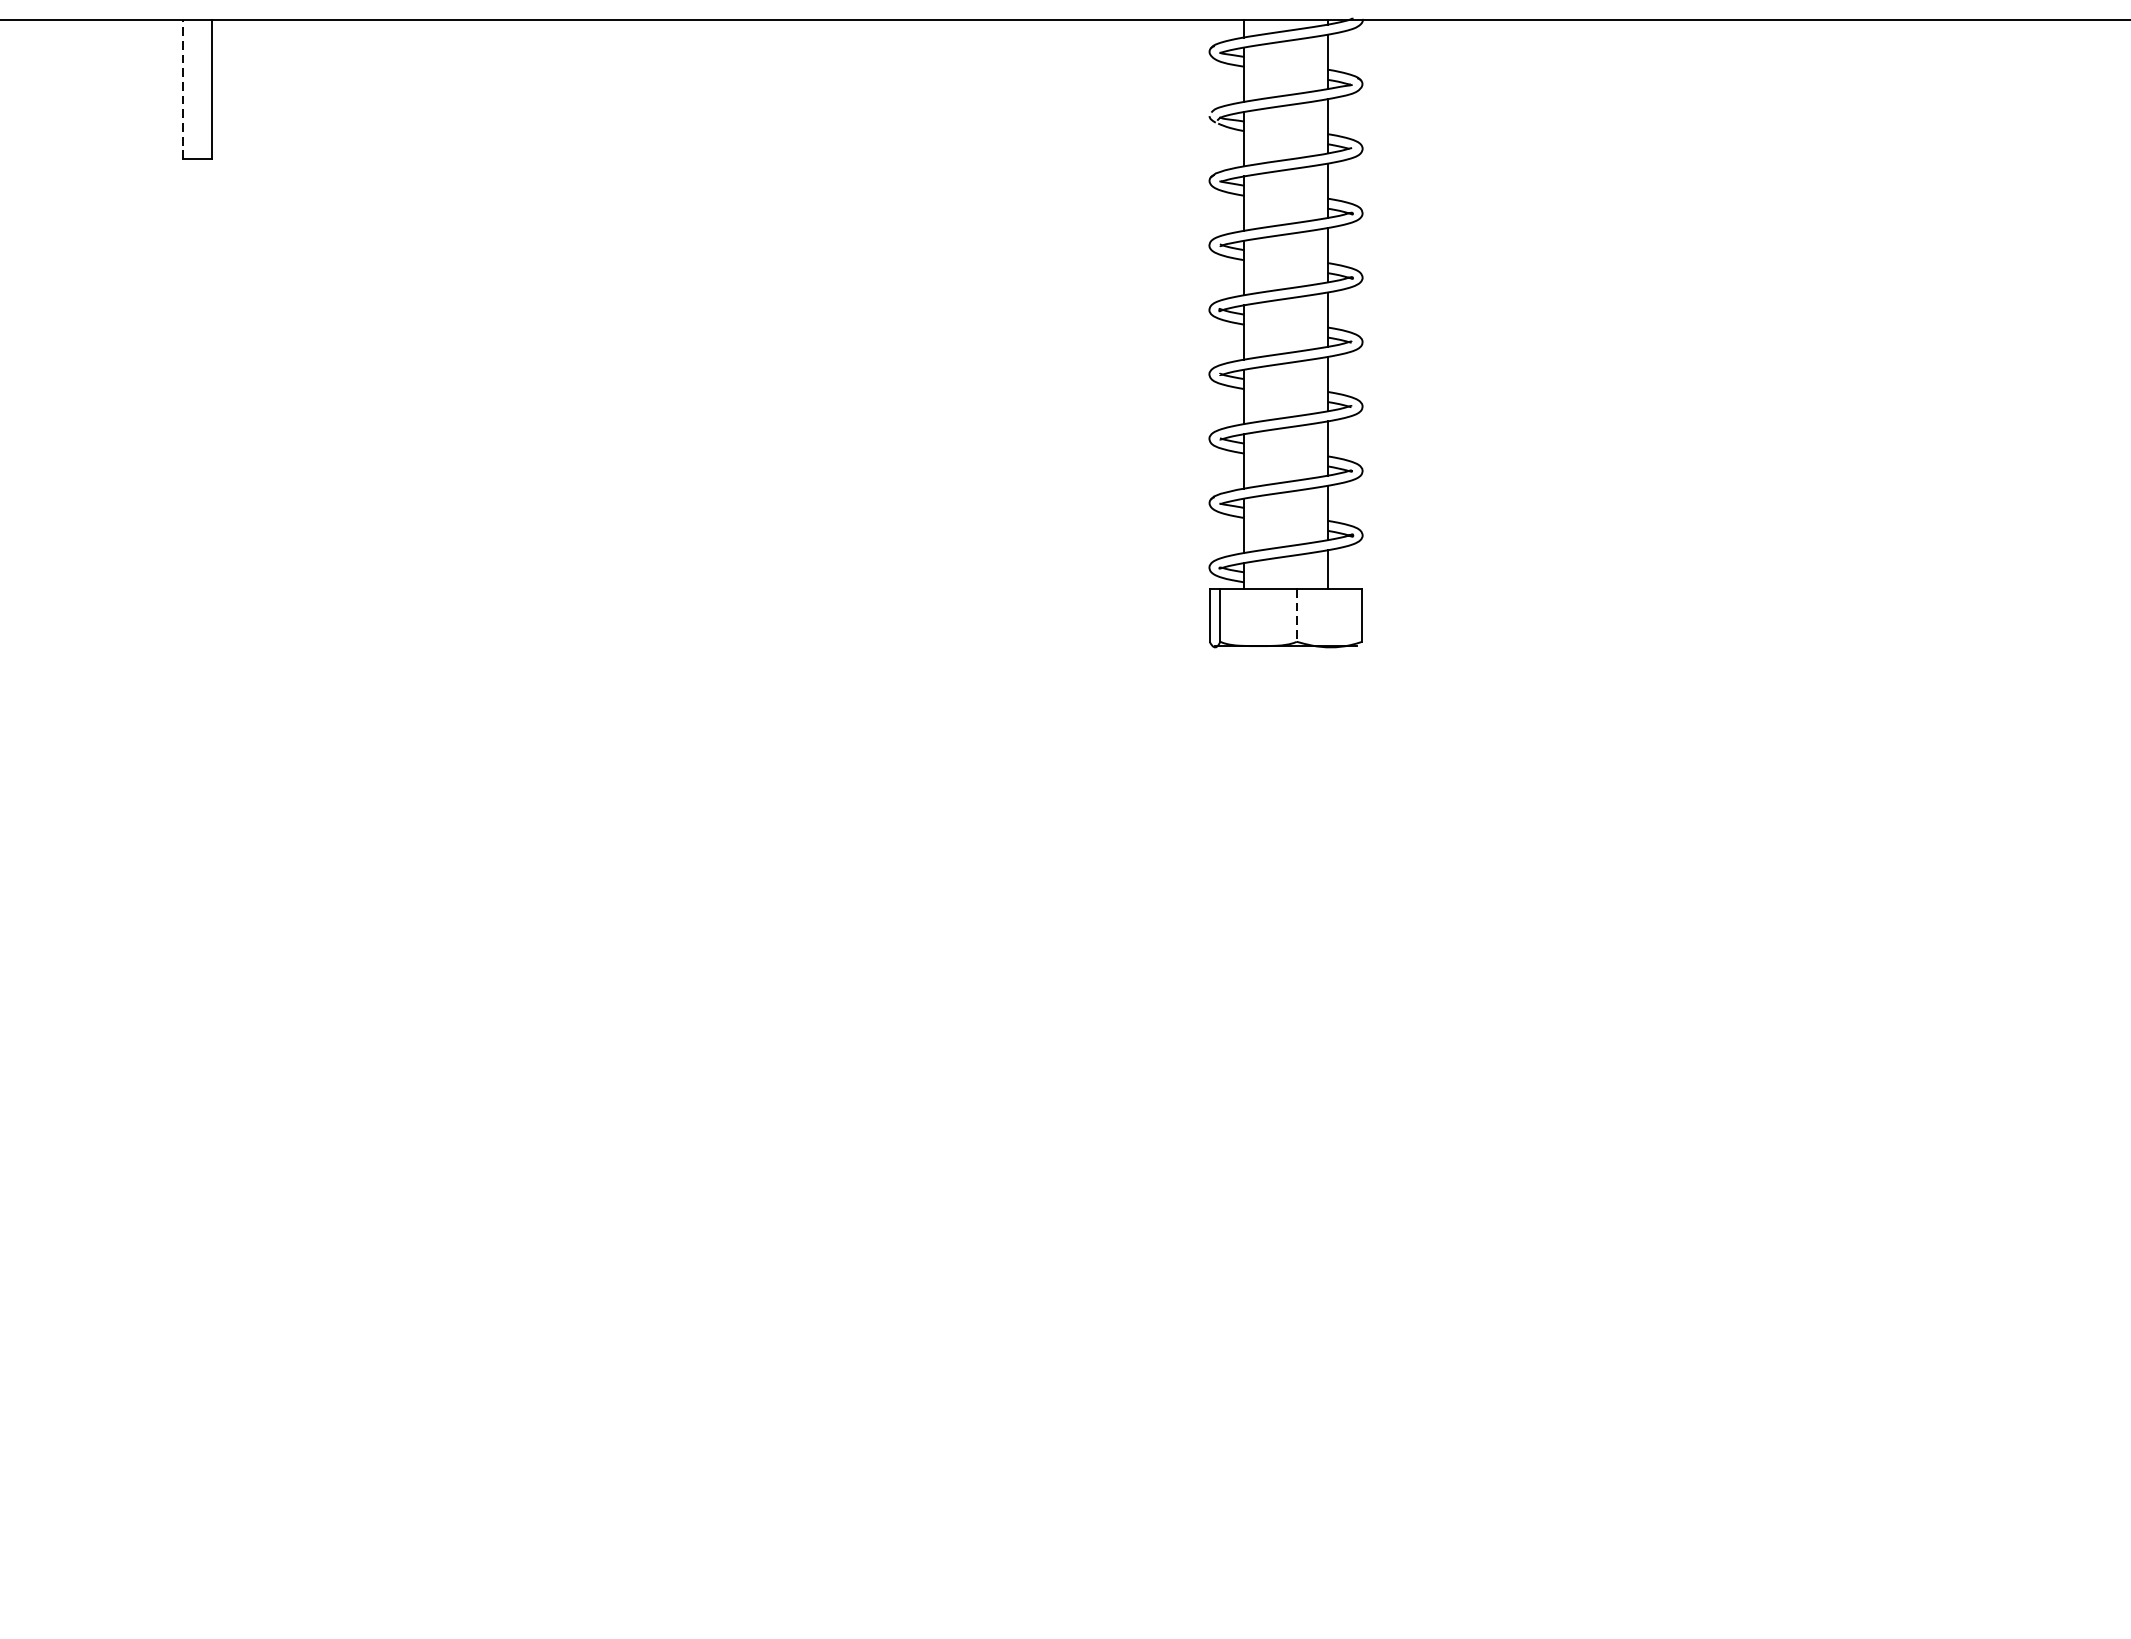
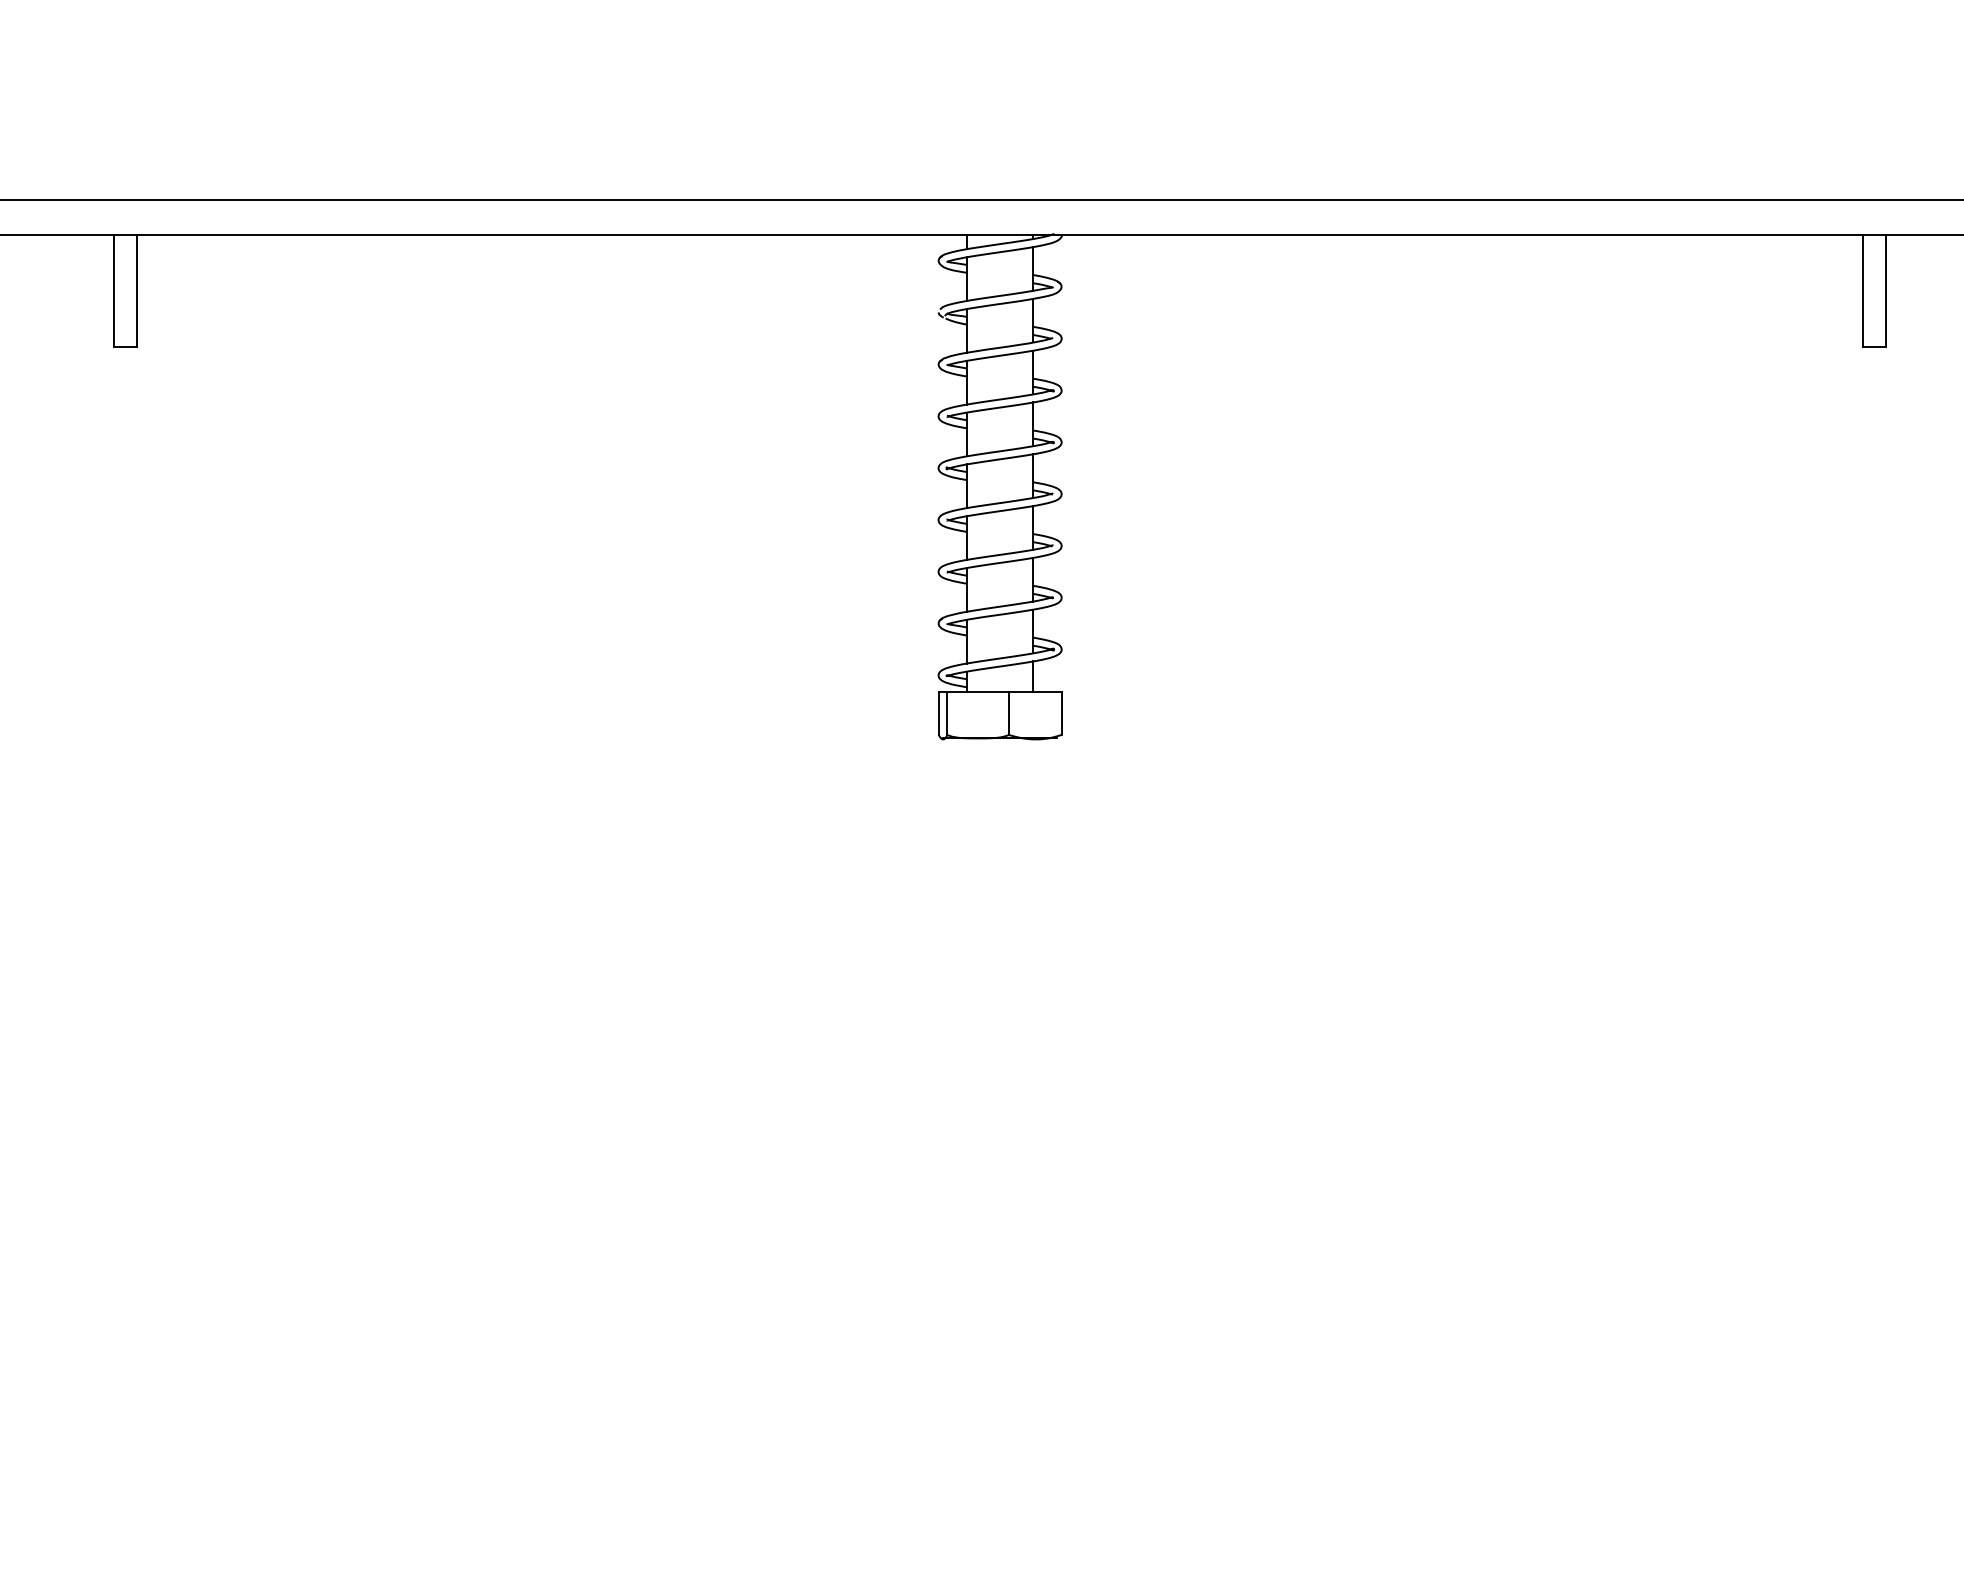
line: (182, 88) -> (113, 290), dashed -> solid
line: (1296, 616) -> (1008, 714), dashed -> solid

